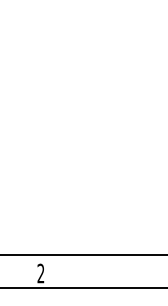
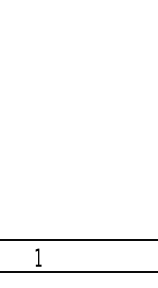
text: (40, 273) -> (37, 257), 2 -> 1

